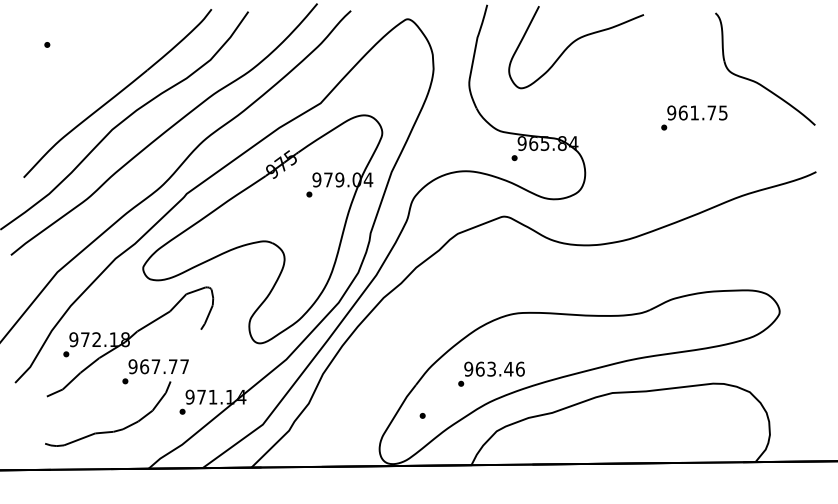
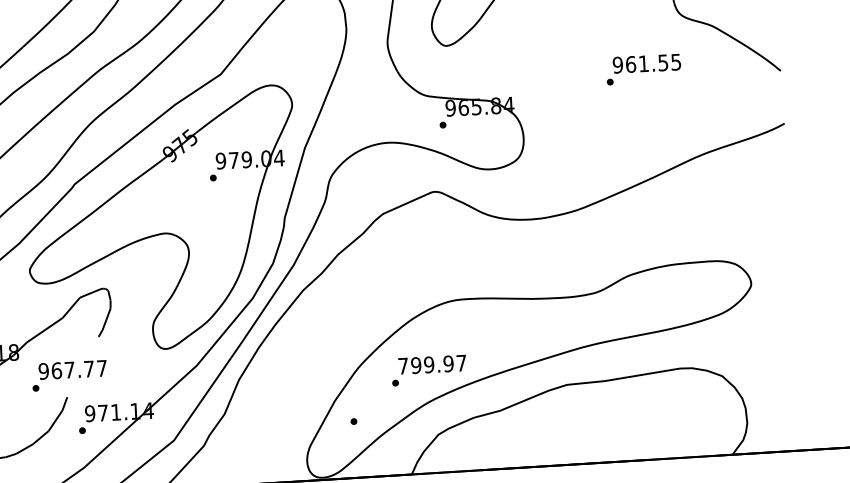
text: (711, 112) -> (662, 62), 961.75 -> 961.55
text: (494, 368) -> (432, 363), 963.46 -> 799.97
text: (155, 371) -> (69, 375), moved

